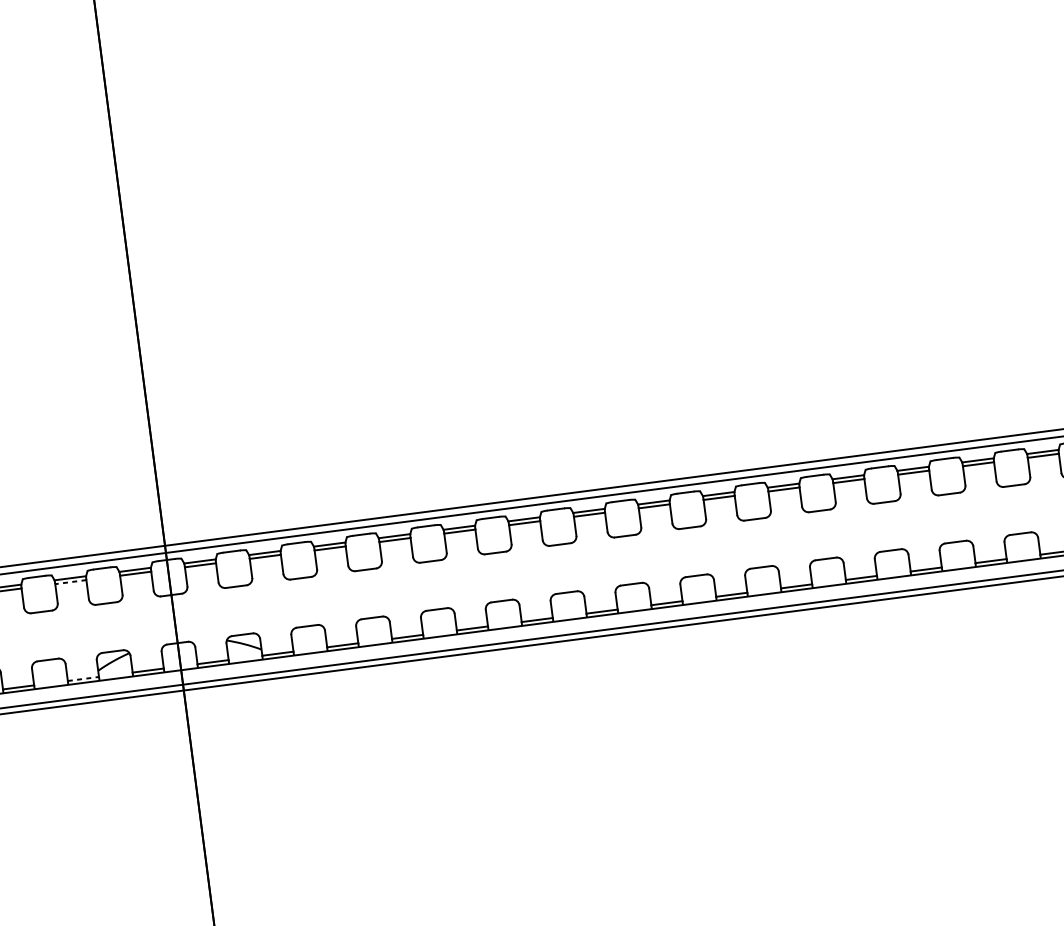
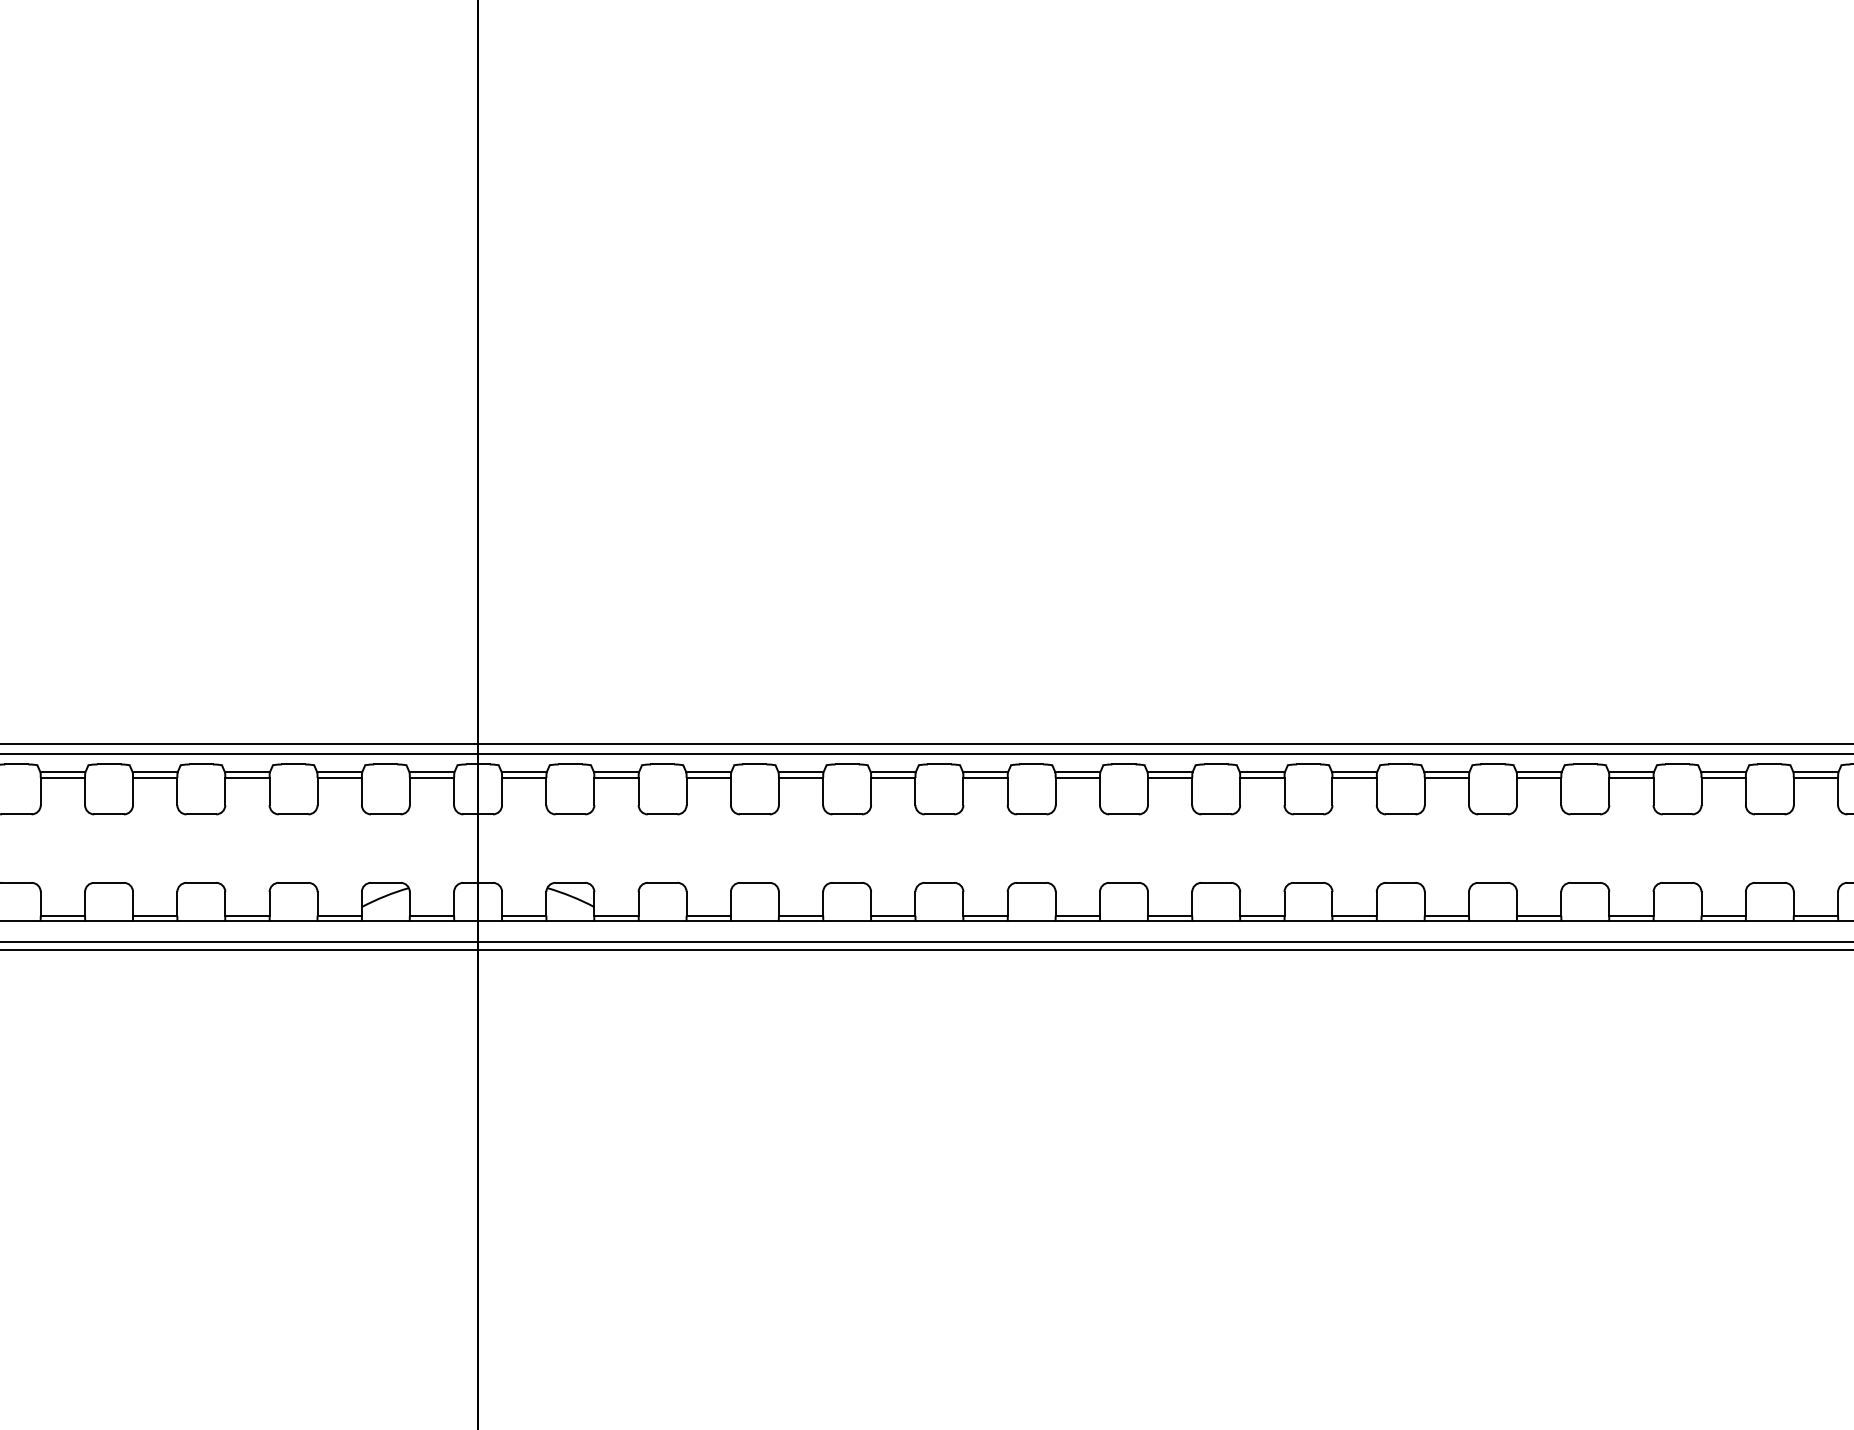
line: (70, 581) -> (339, 777), dashed -> solid
line: (83, 678) -> (340, 915), dashed -> solid

